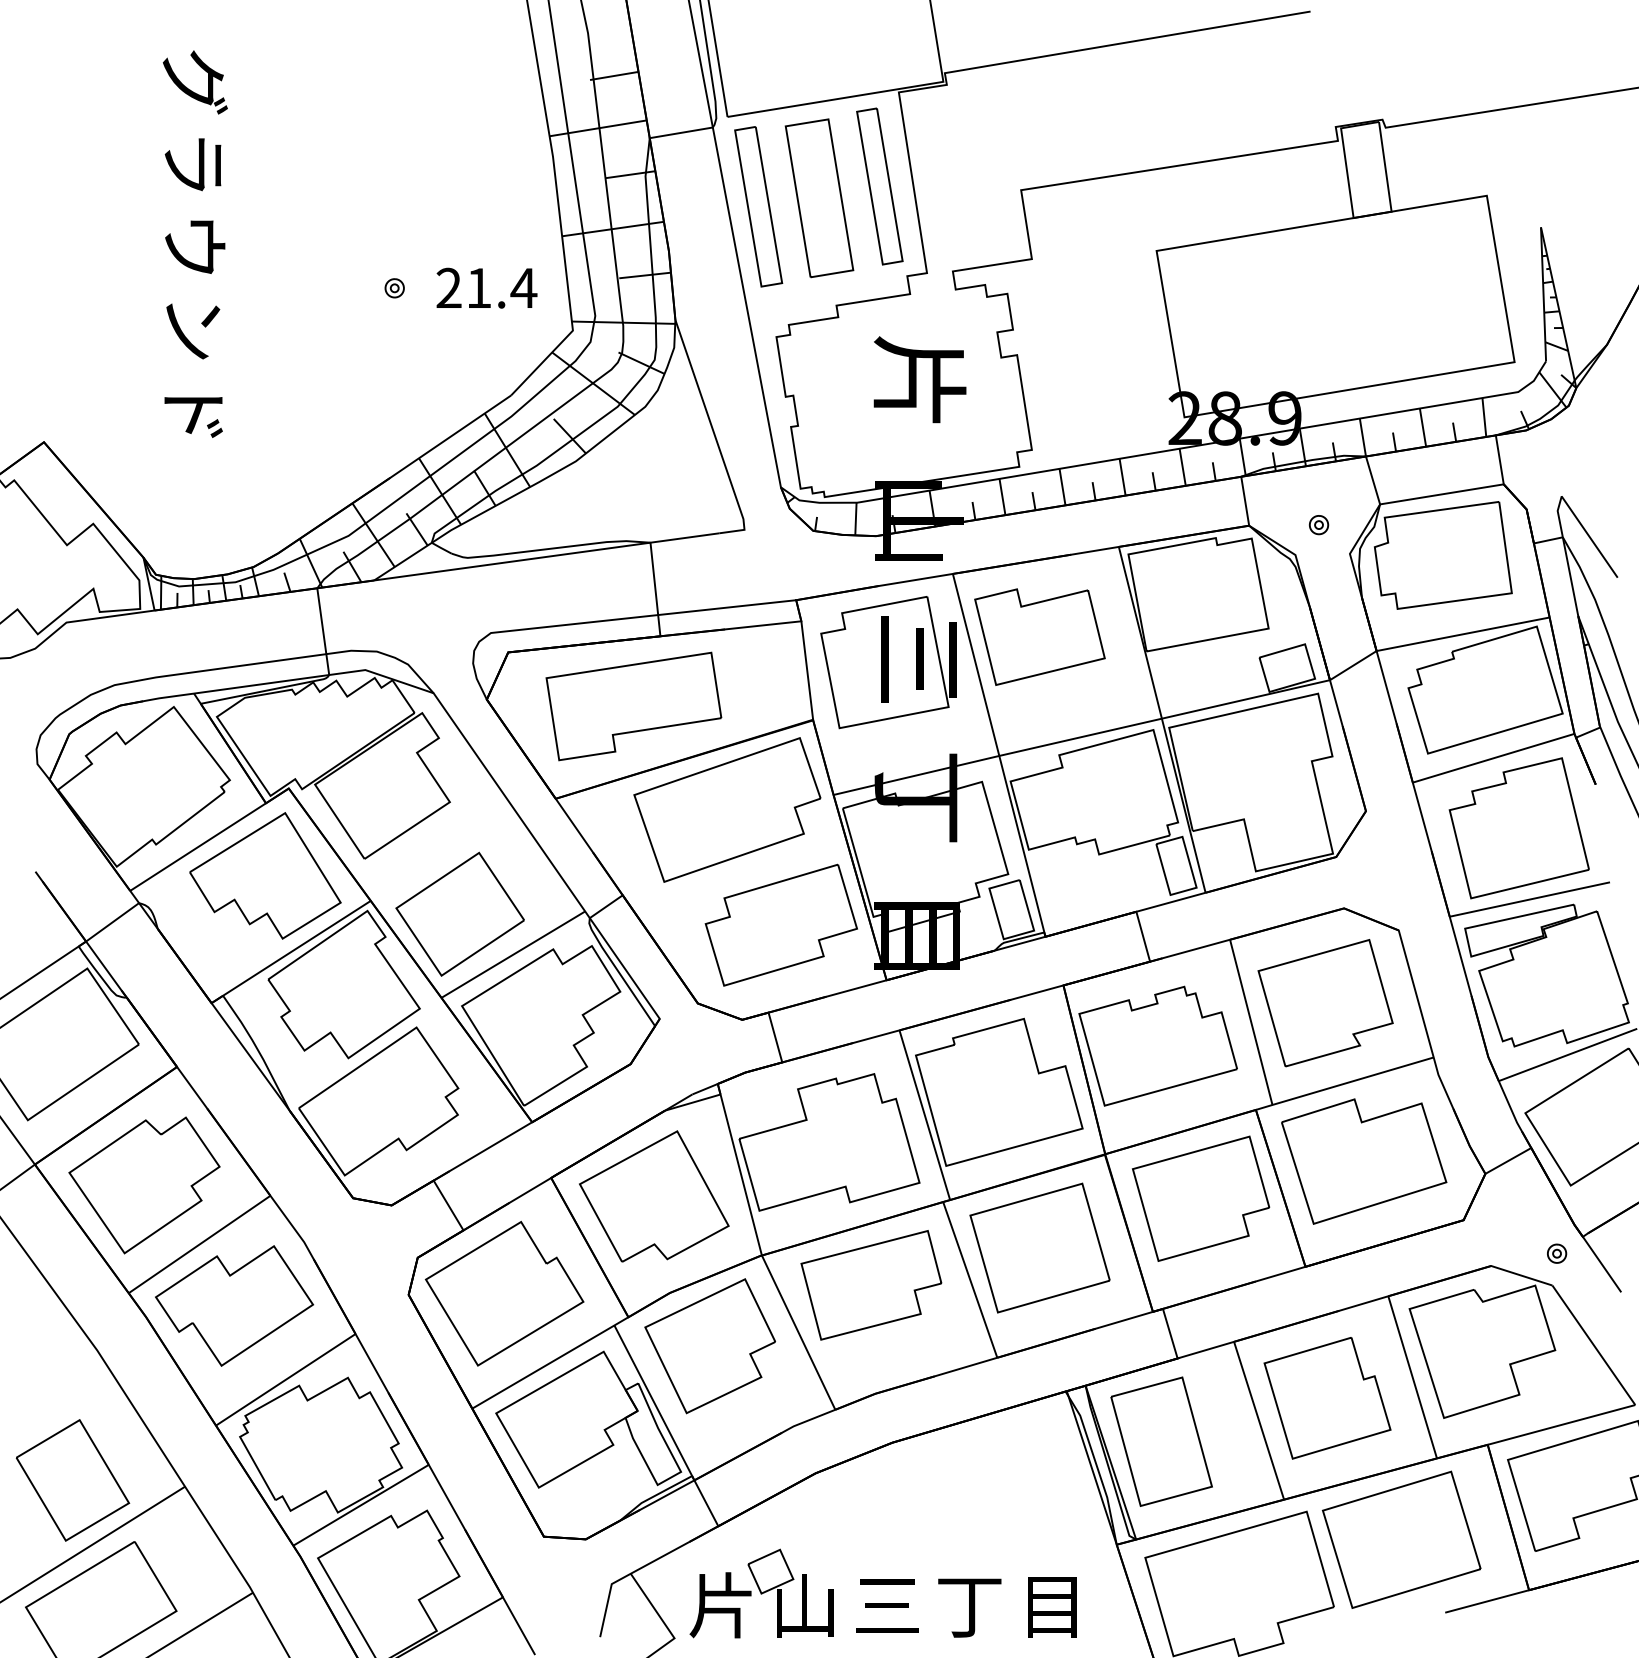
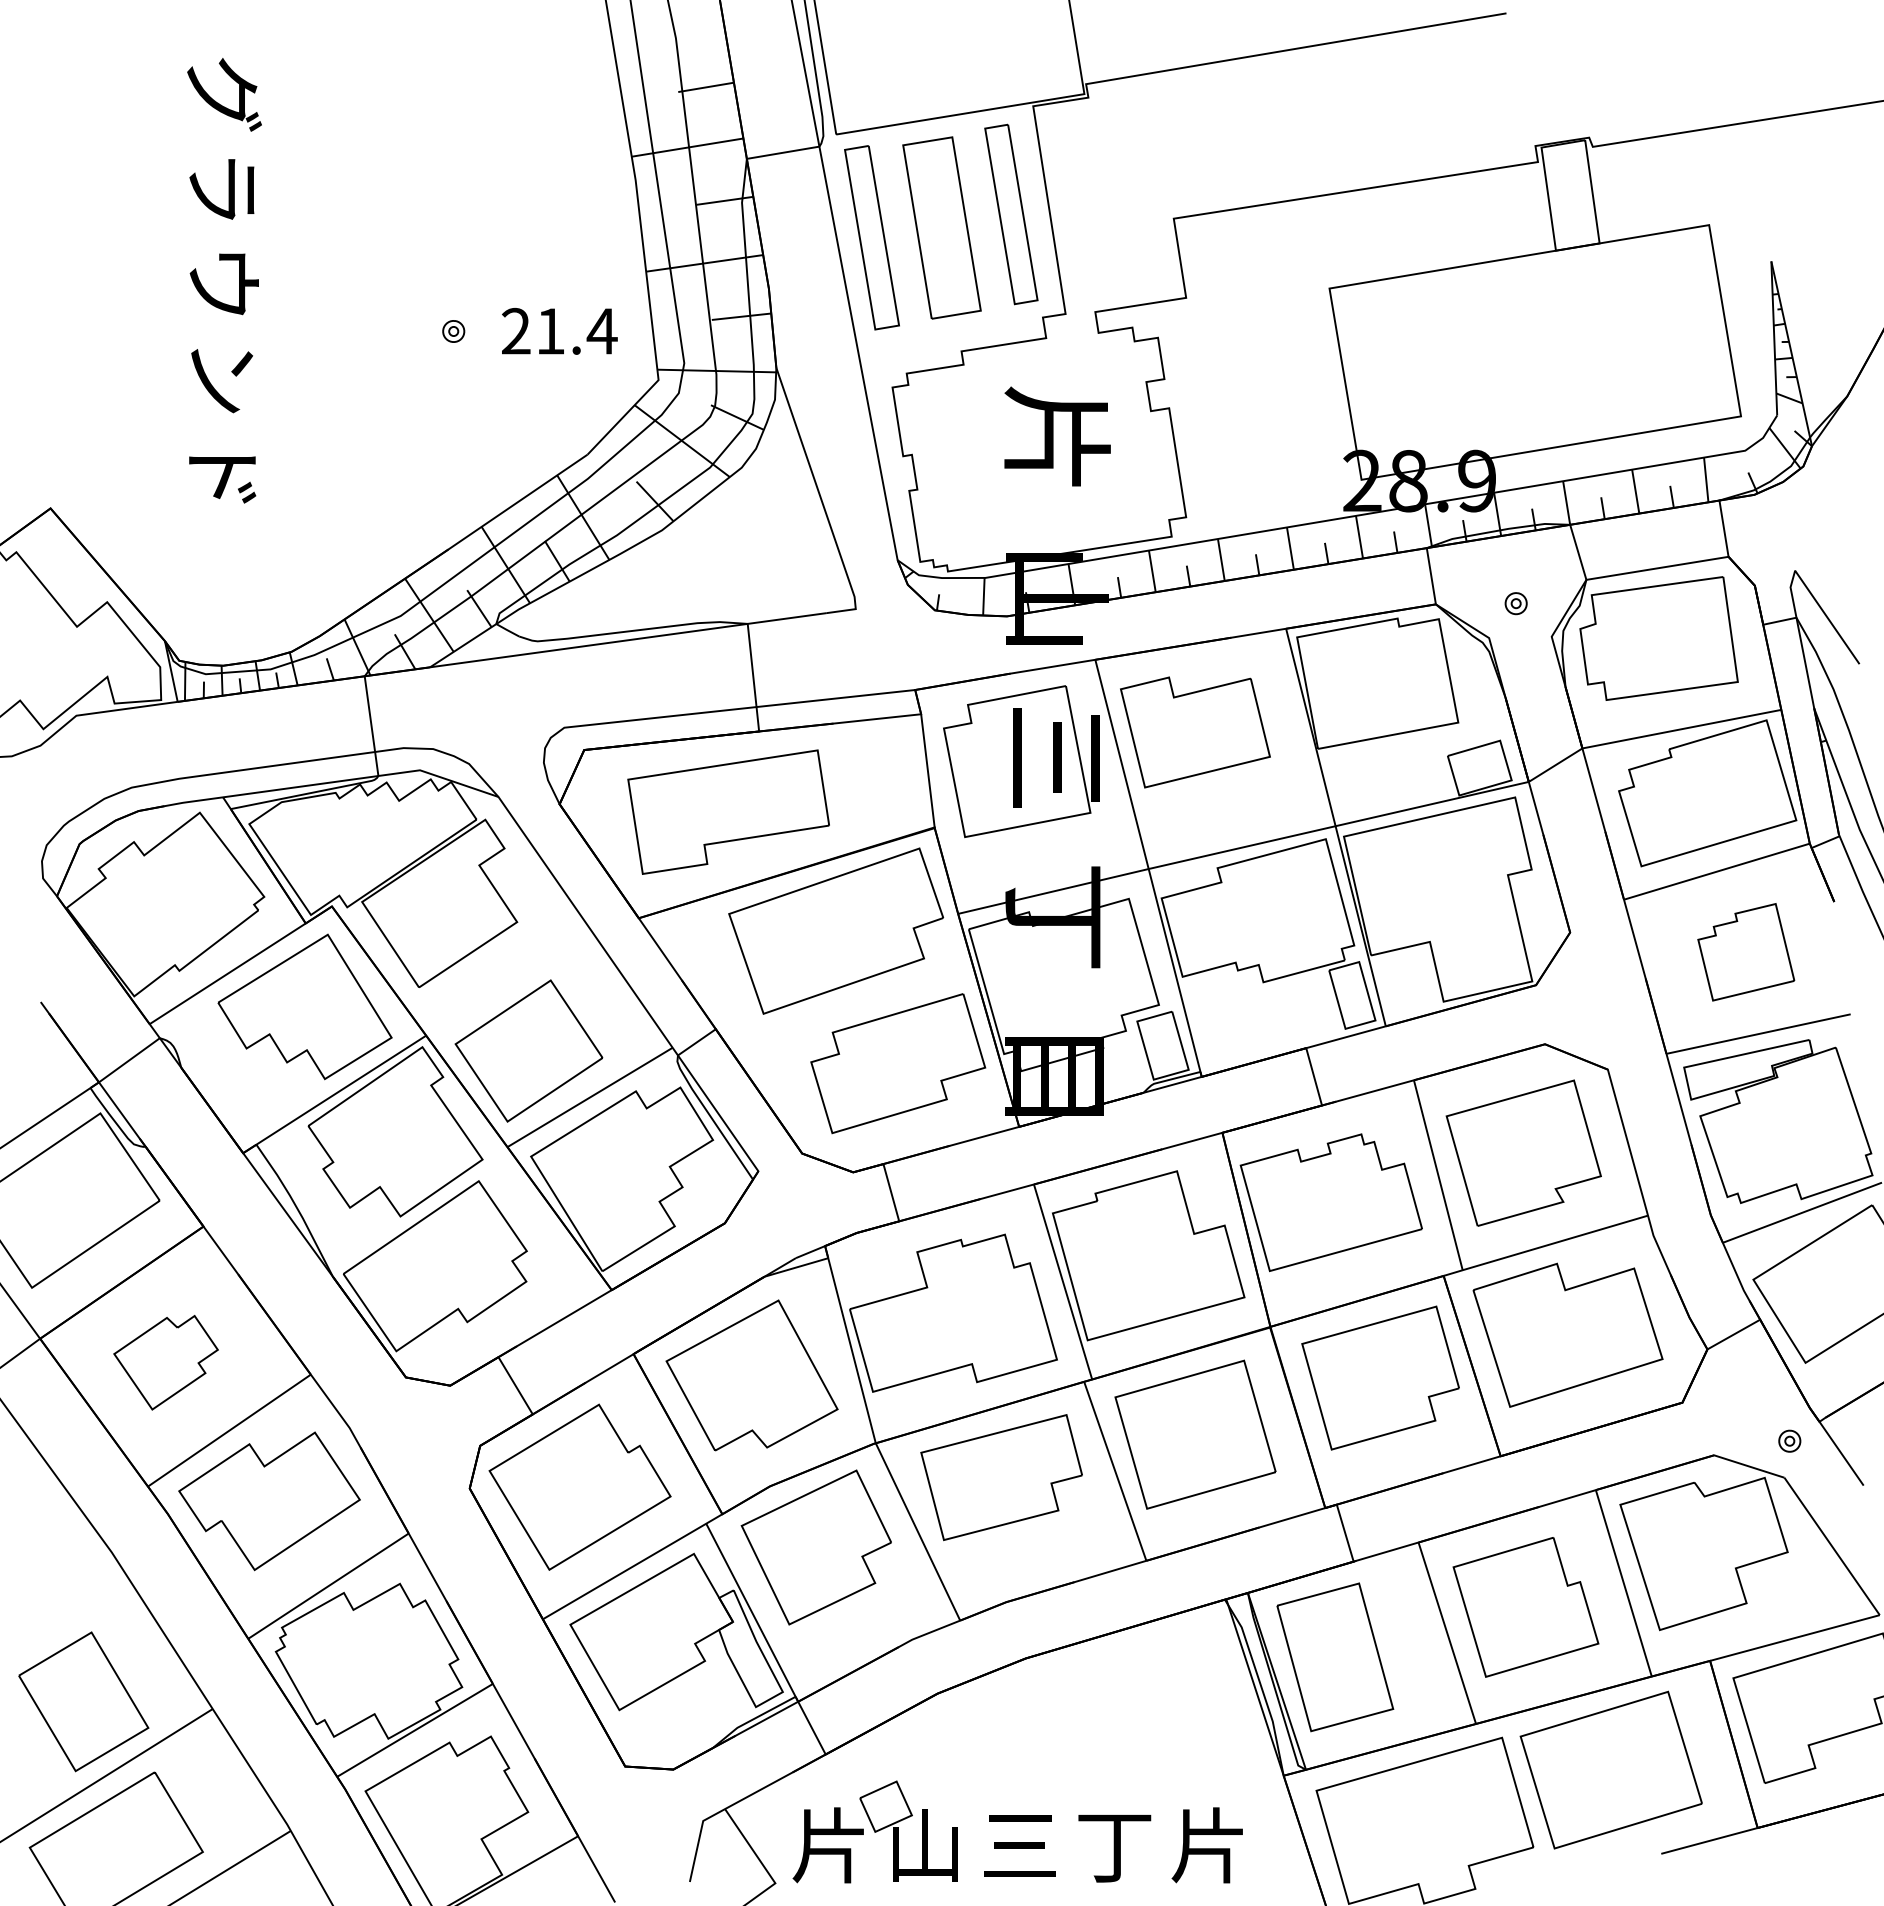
part: (1518, 828) -> (1745, 952), size x0.6
part: (144, 1185) -> (166, 1362), size x0.6
text: (1050, 1605) -> (1207, 1845), 目 -> 片

